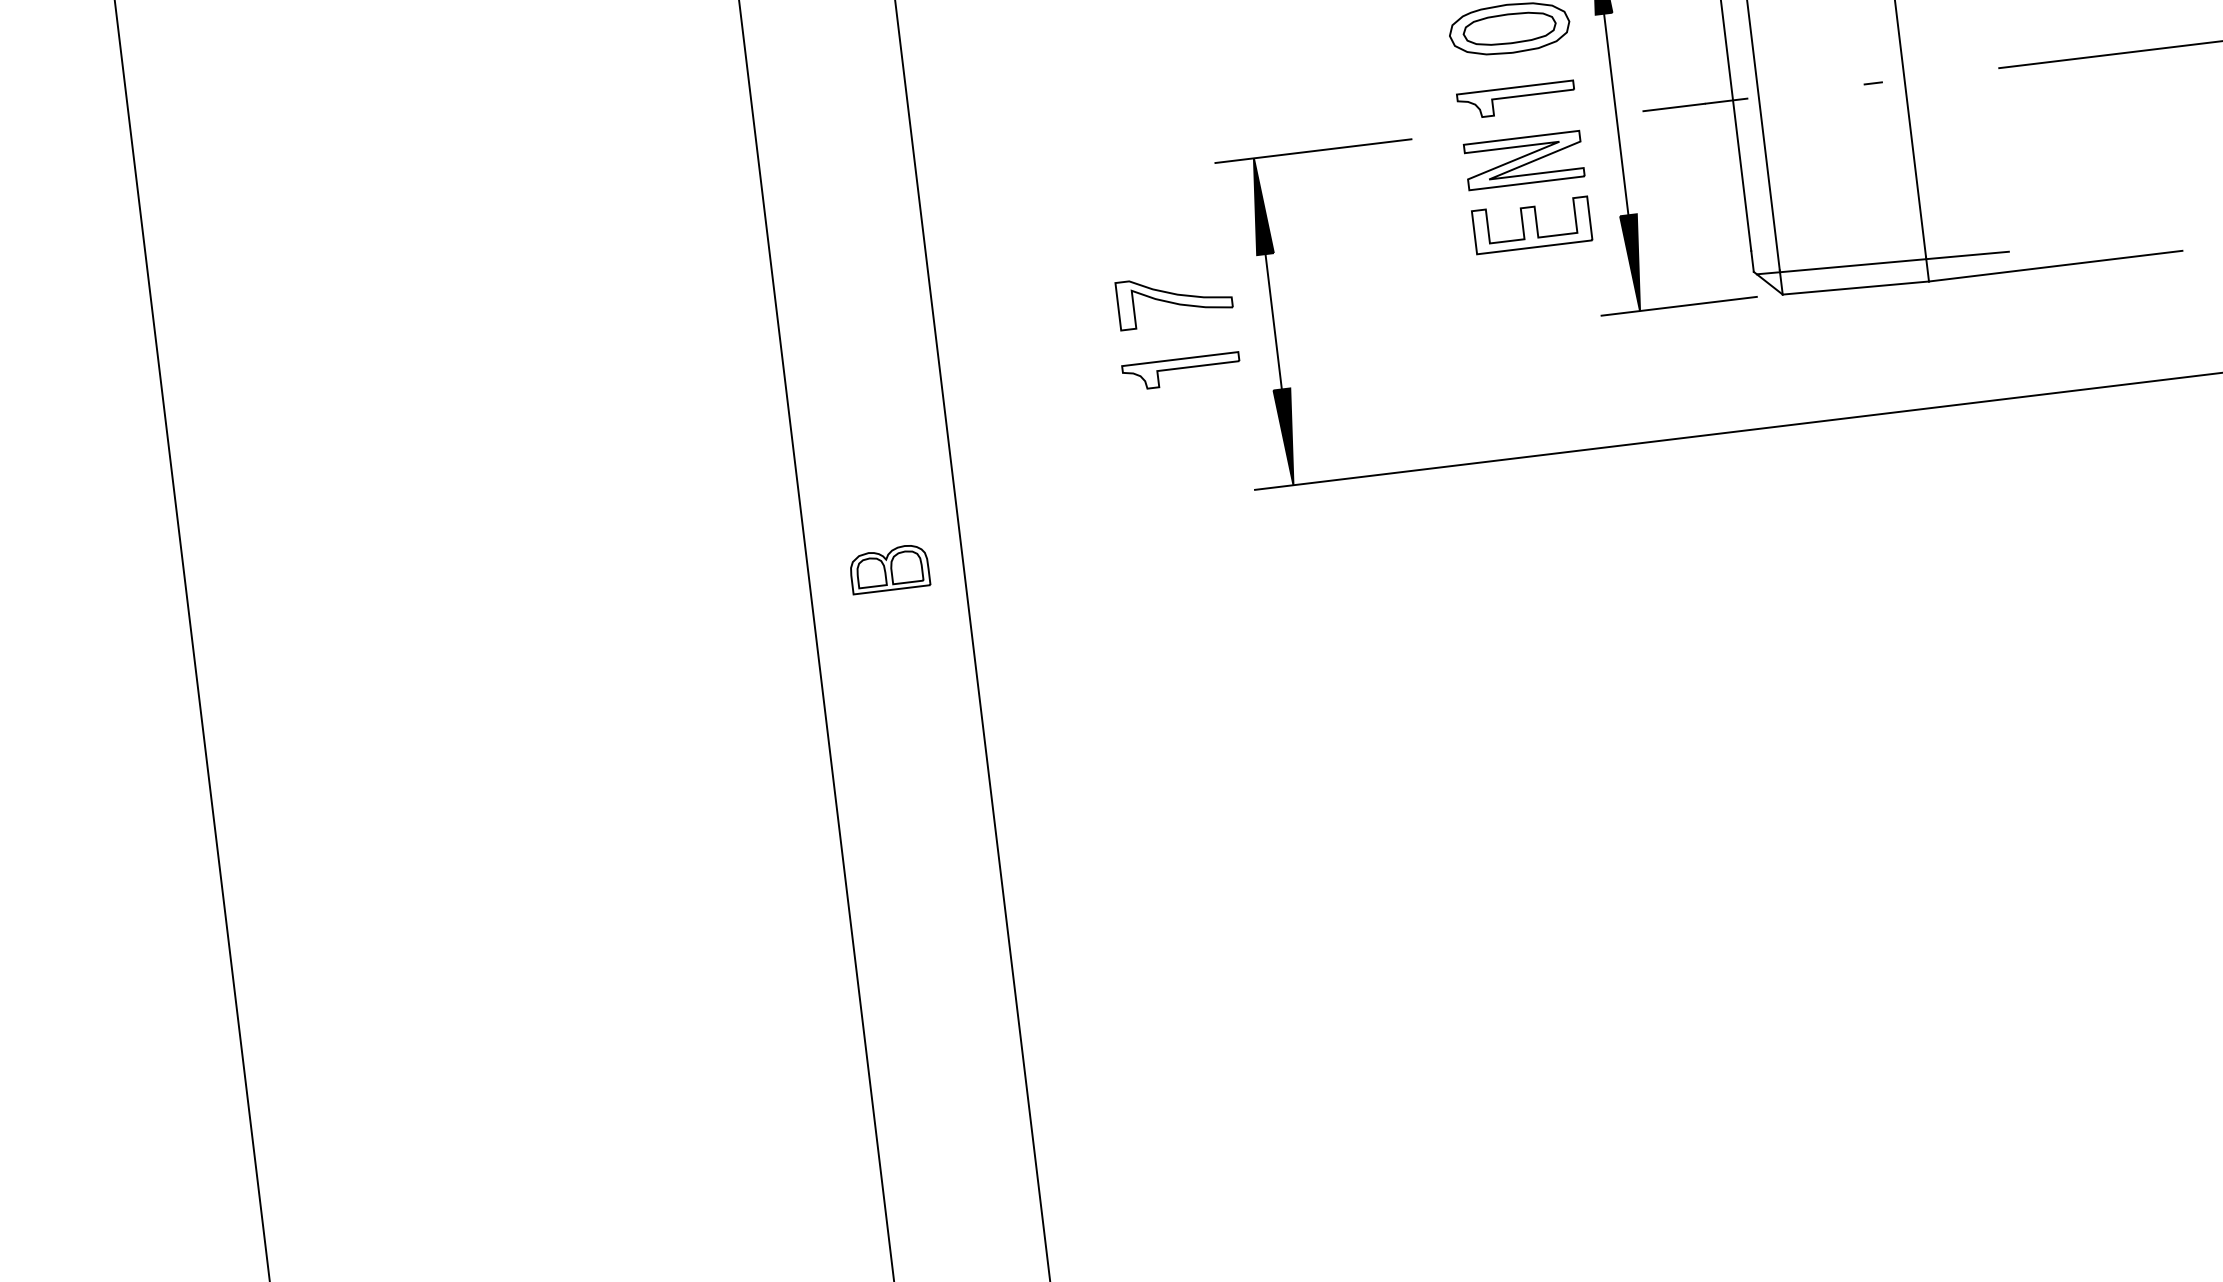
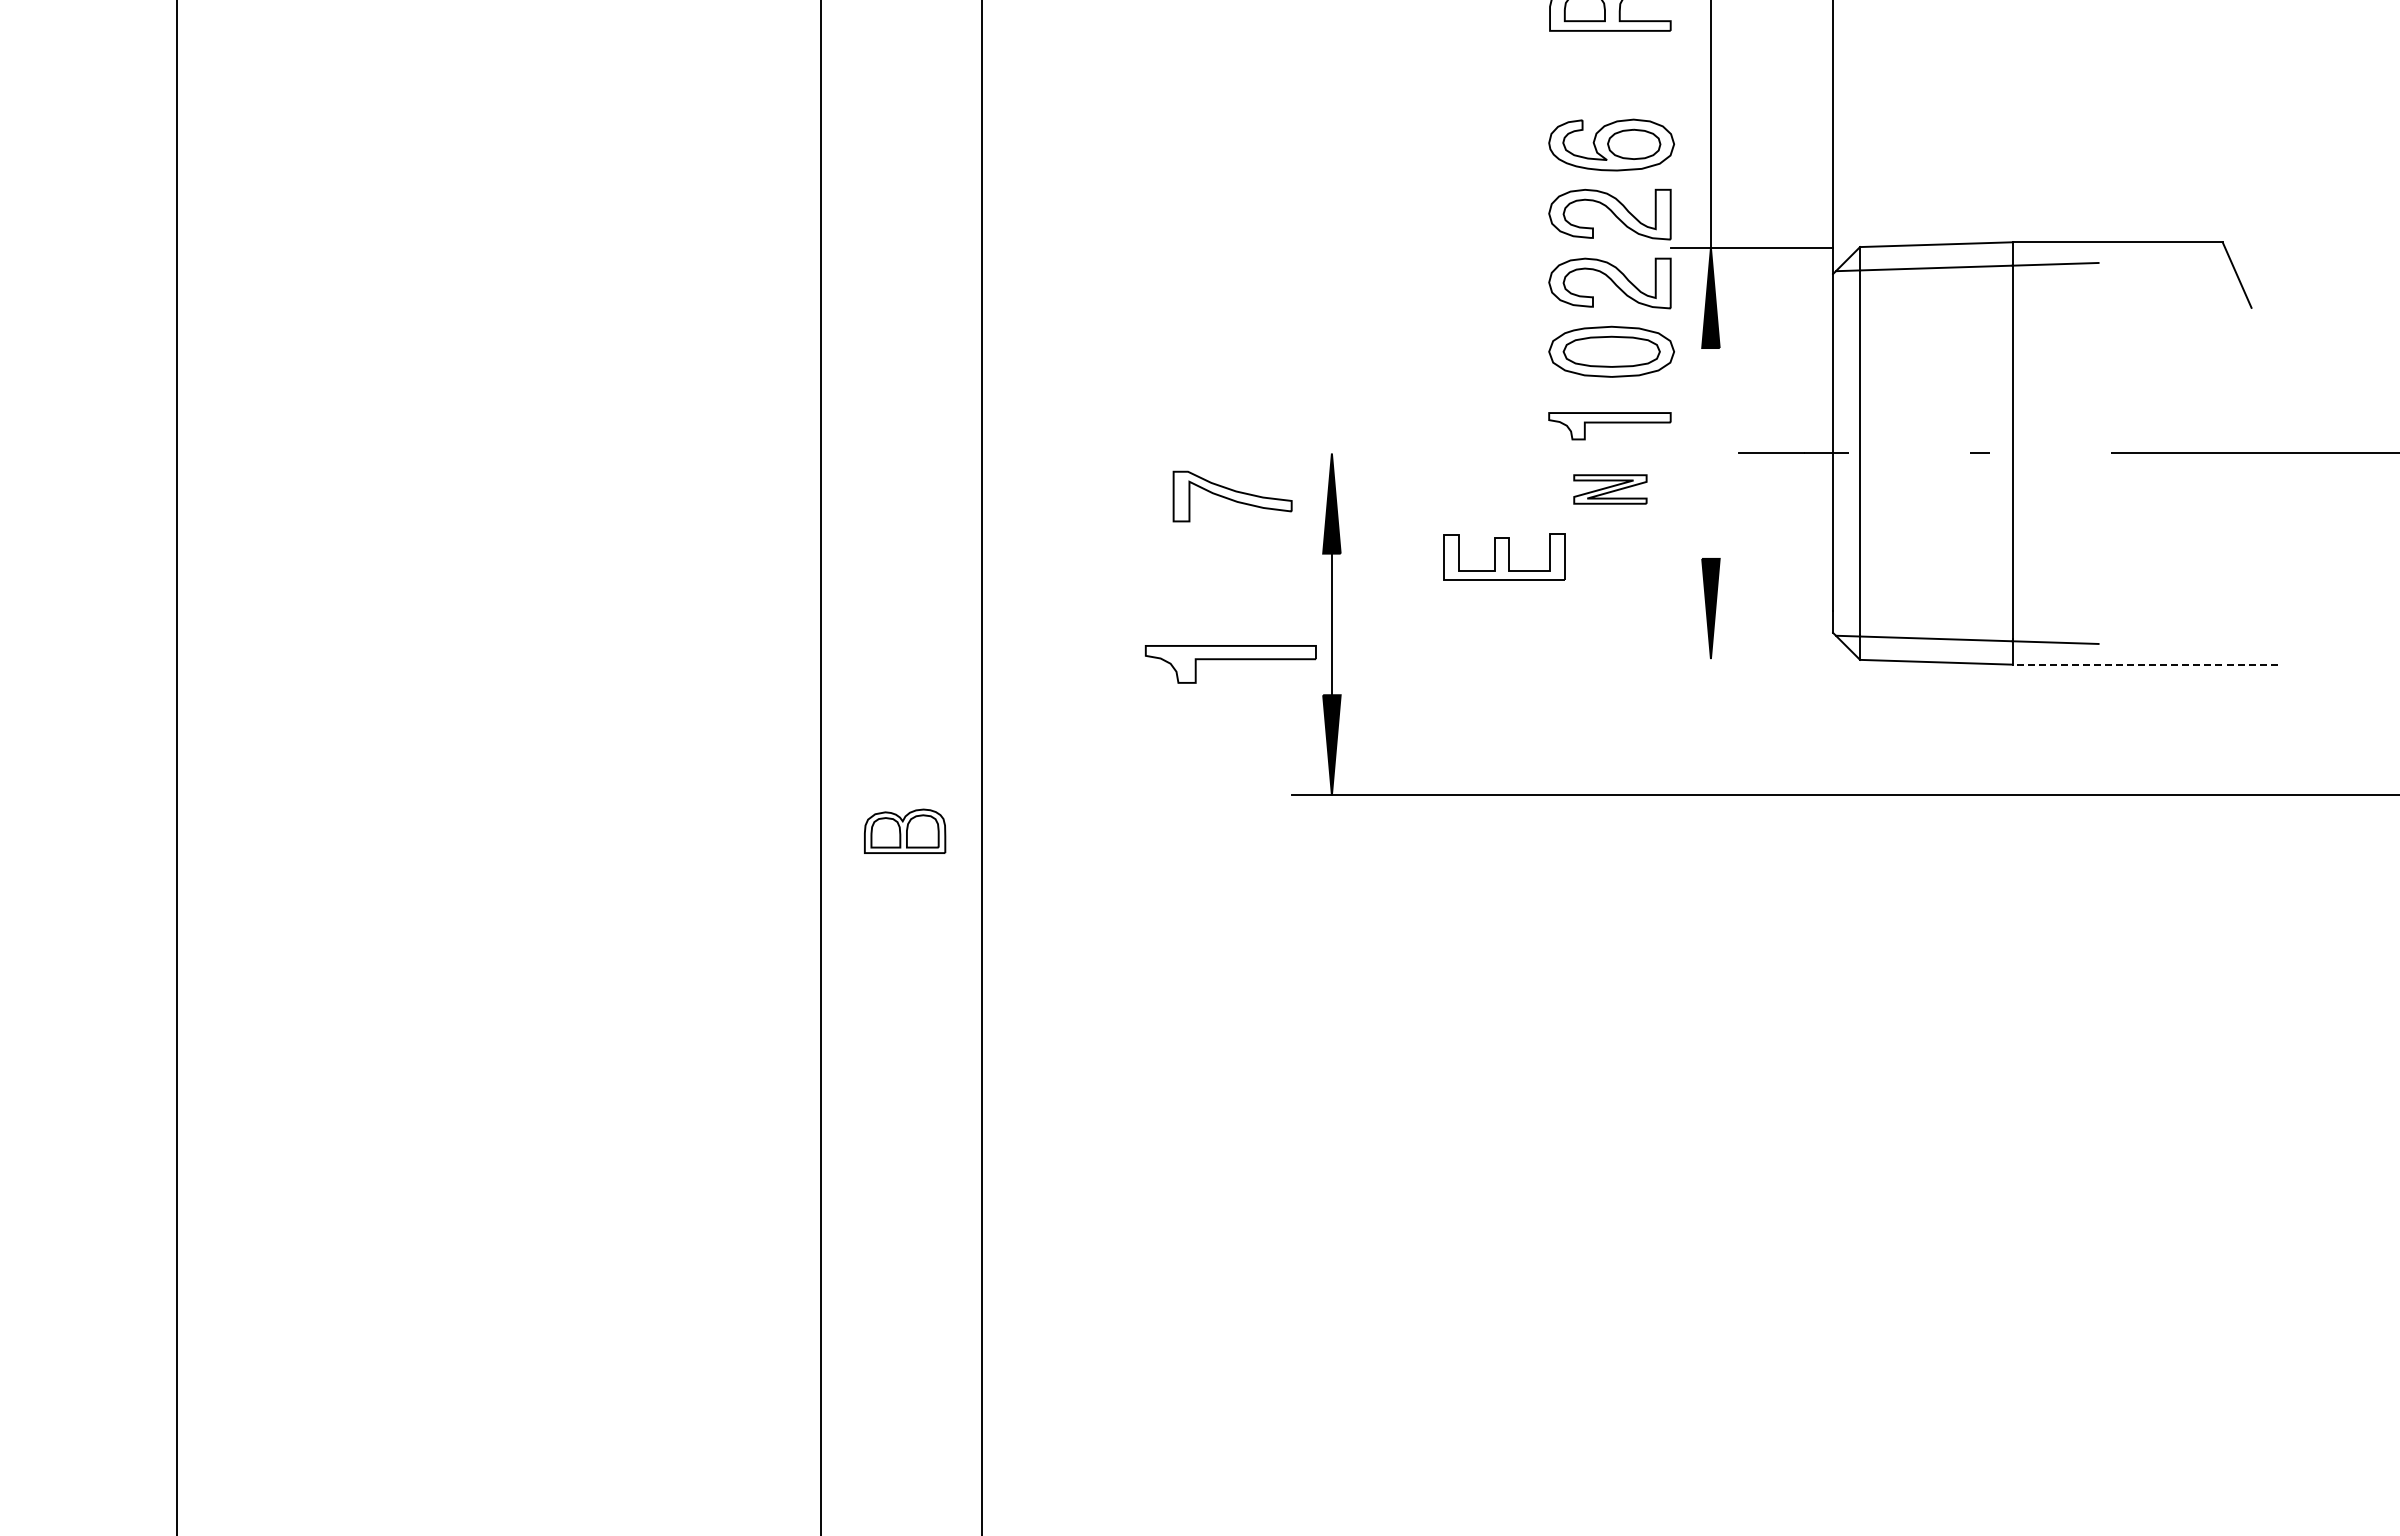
line: (1615, 114) -> (1710, 453), removed
line: (1312, 151) -> (1393, 453), removed
part: (1524, 160) -> (1610, 489), size x0.6
part: (1532, 224) -> (1504, 556), moved
line: (2056, 265) -> (2145, 664), solid -> dashed
part: (1174, 299) -> (1232, 496), moved
line: (1678, 306) -> (1751, 659), removed
part: (1181, 371) -> (1230, 664), size x1.4

